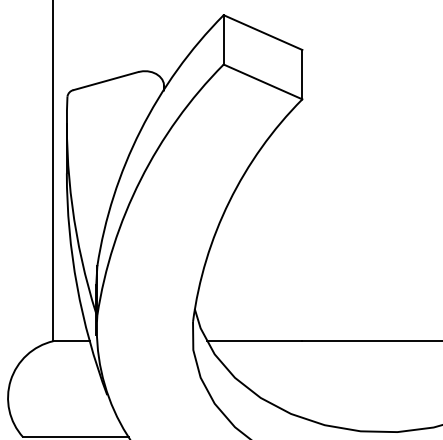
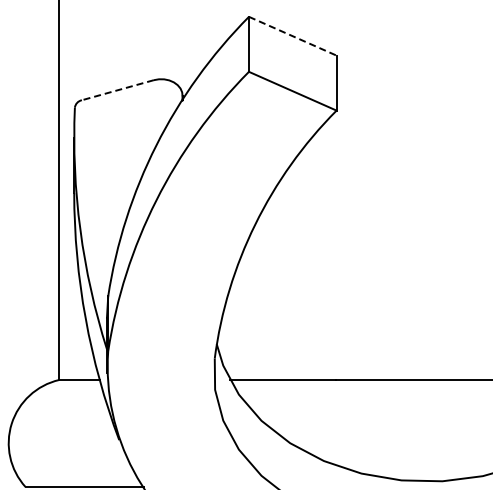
line: (262, 32) -> (292, 36), solid -> dashed
line: (105, 81) -> (117, 90), solid -> dashed

